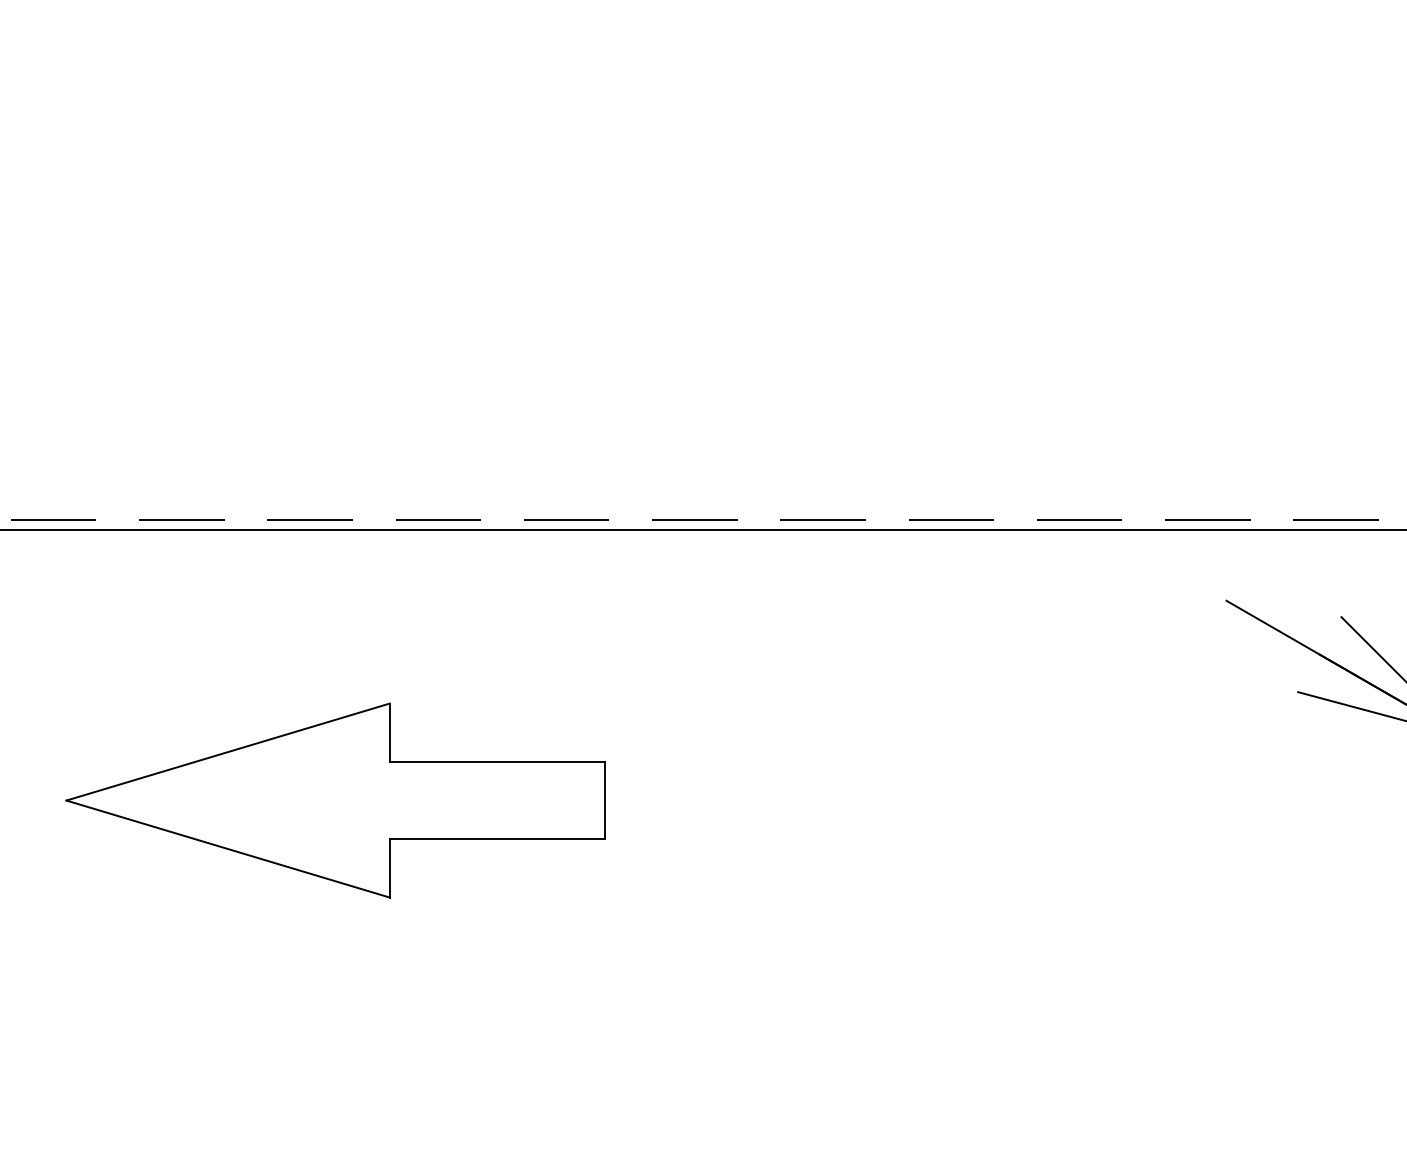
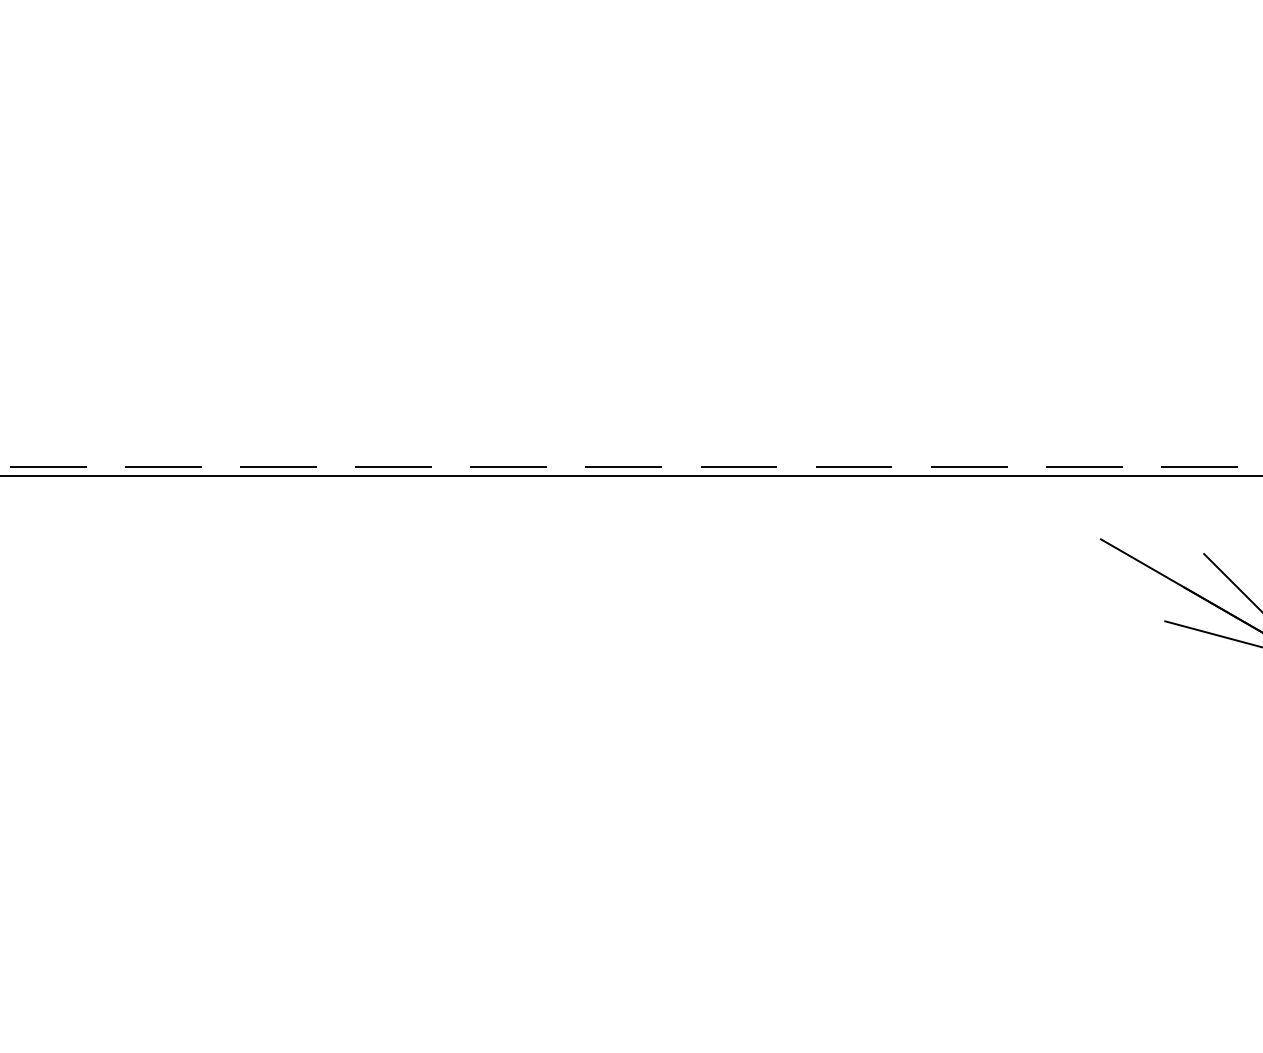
part: (335, 800) -> (301, 718), removed

